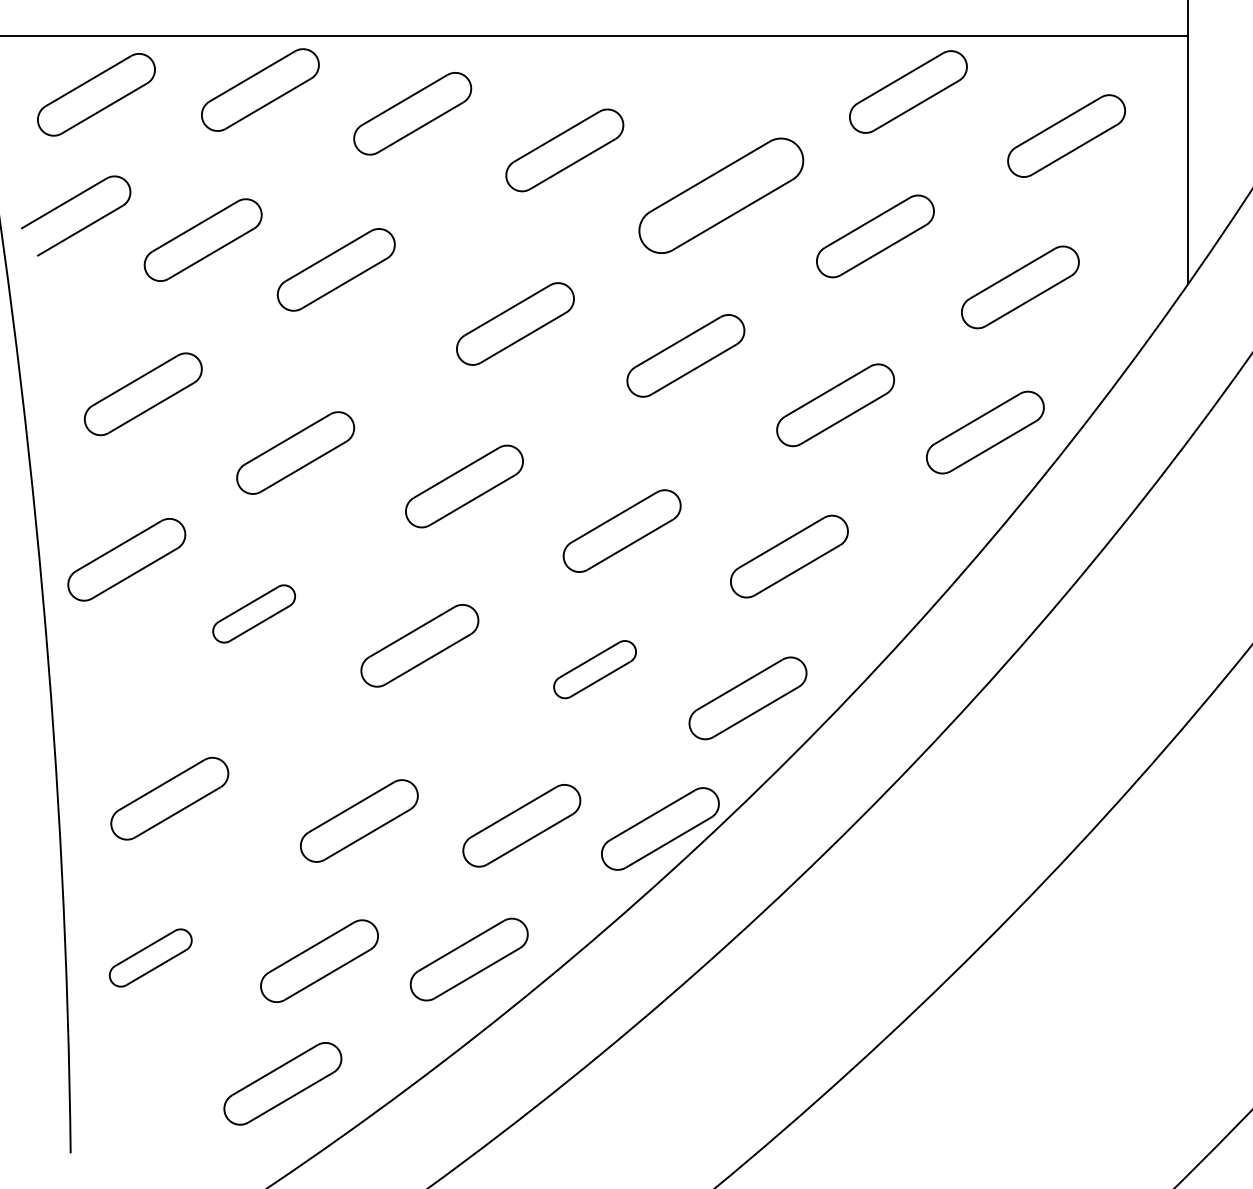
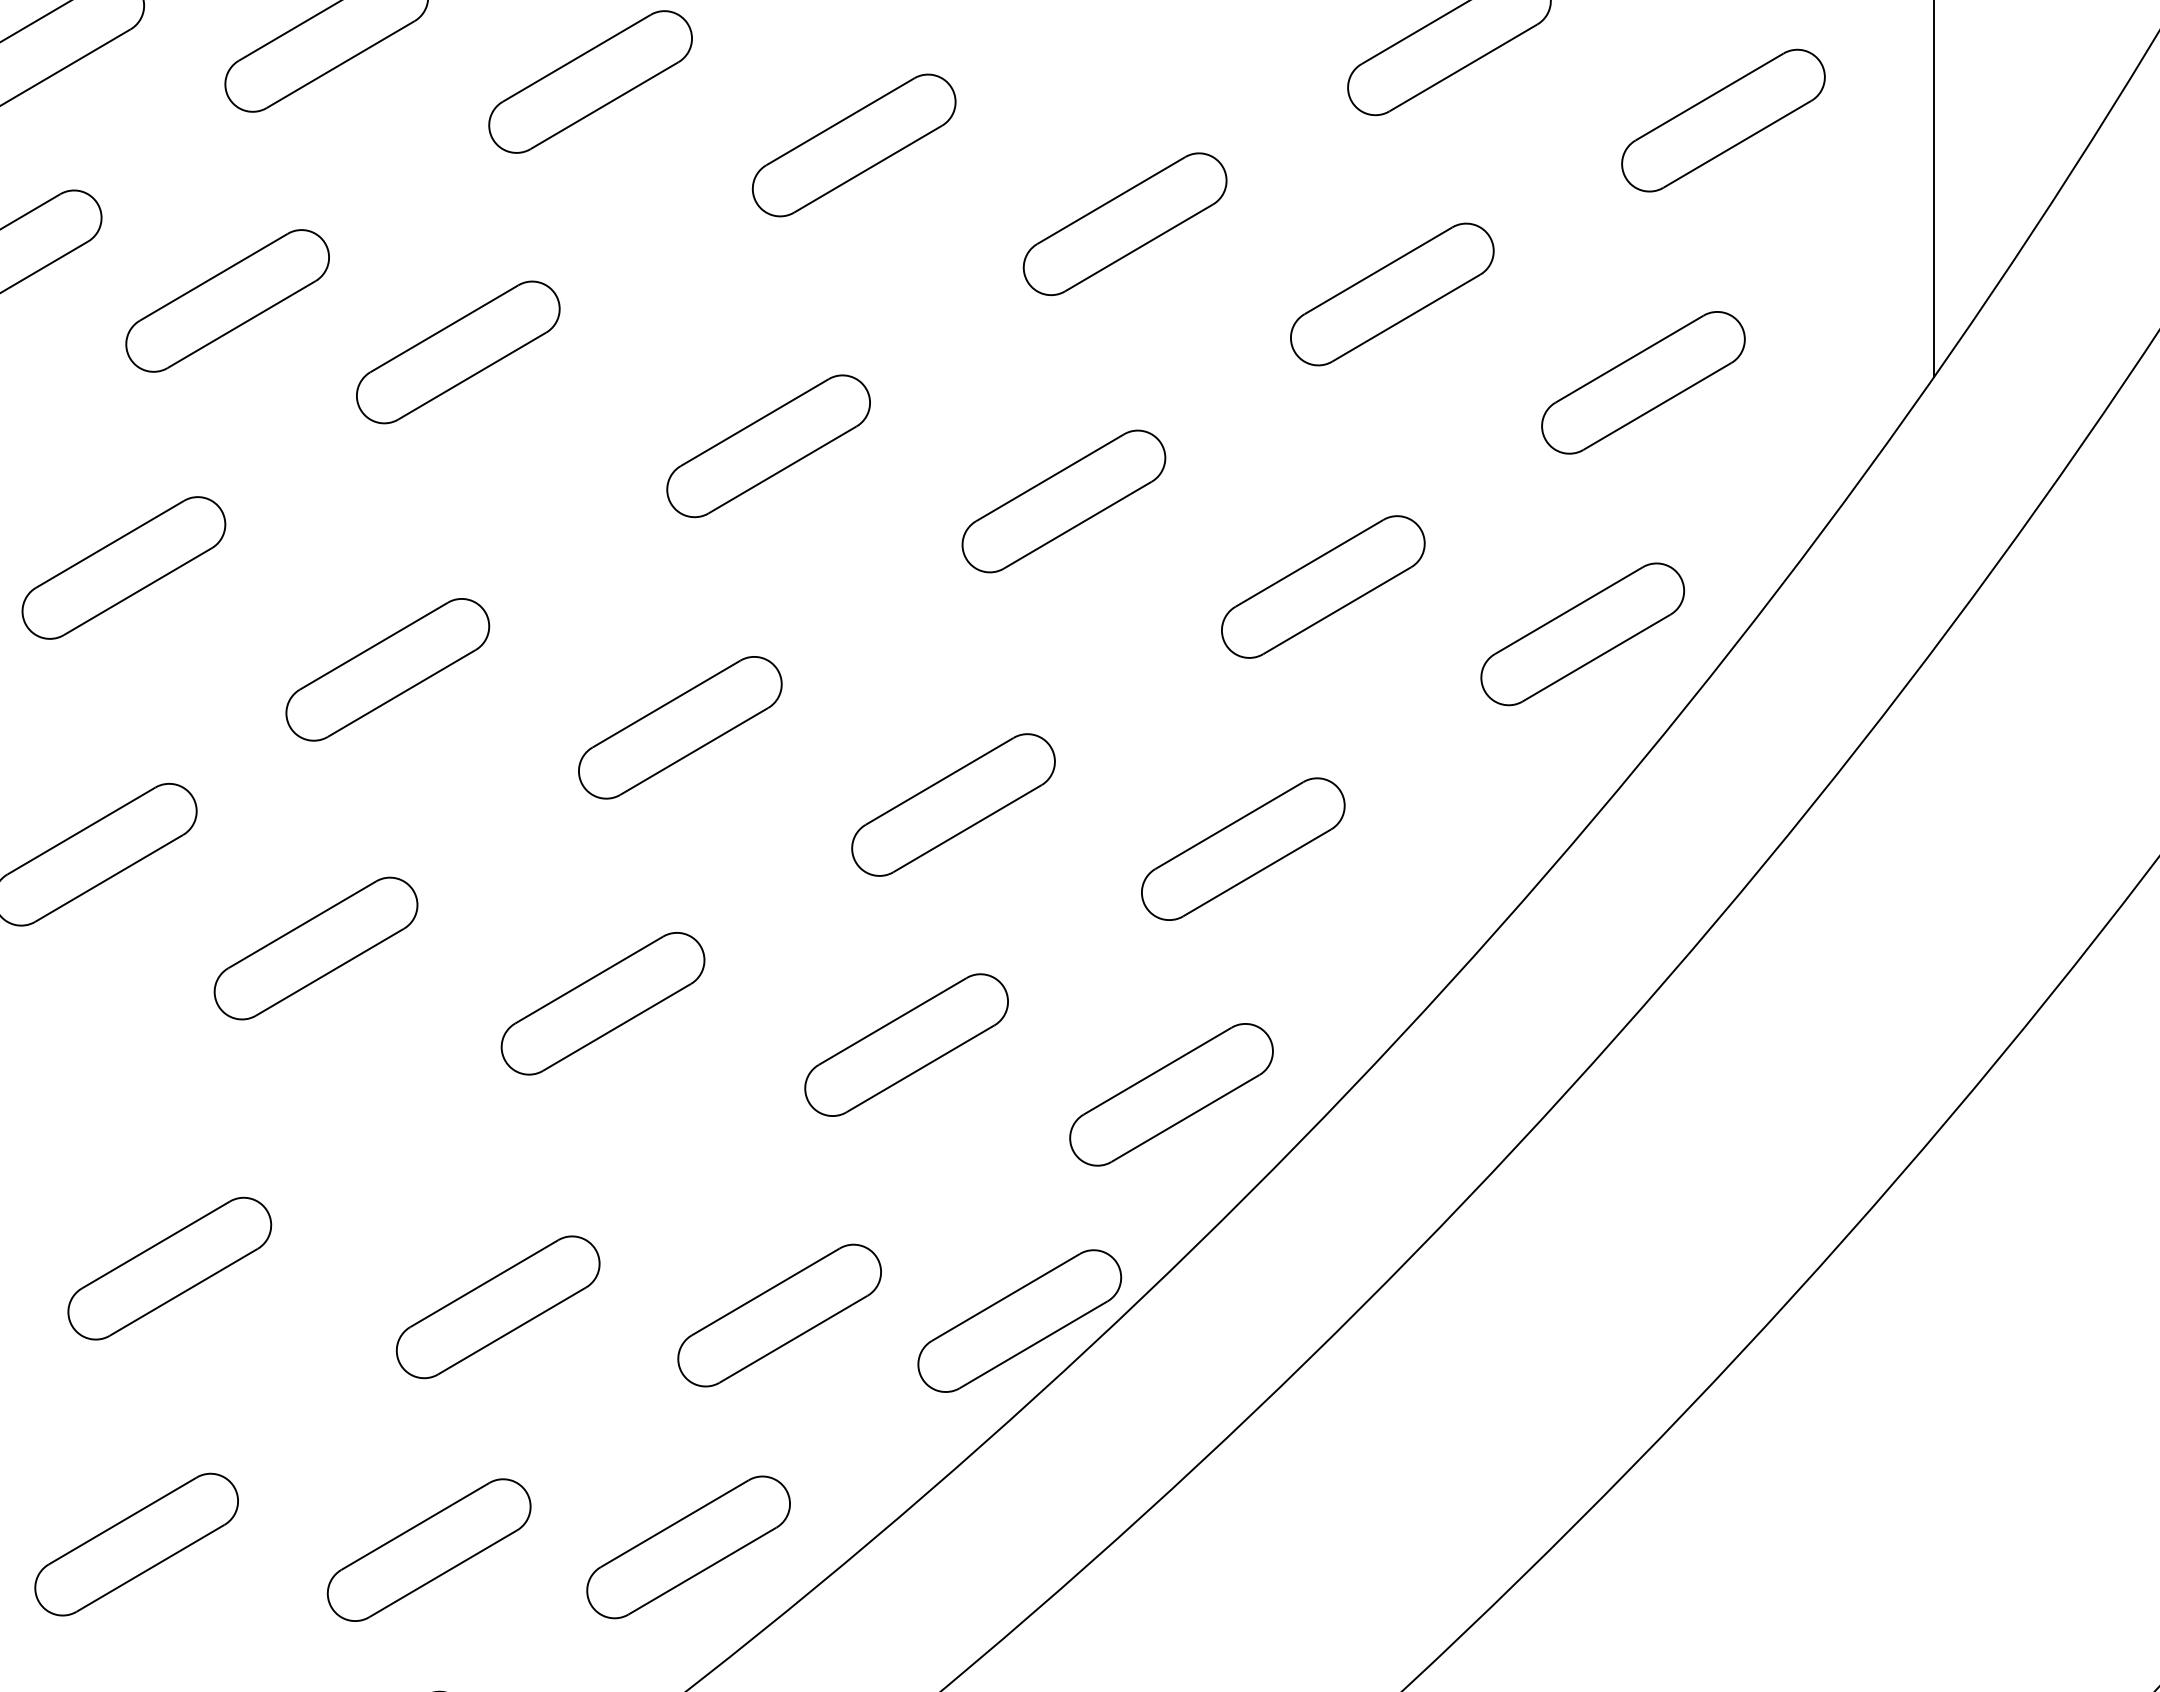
part: (720, 195) -> (1123, 223), size x0.71
part: (253, 613) -> (314, 947), size x1.43
part: (594, 669) -> (905, 1044), size x1.43
part: (150, 957) -> (136, 1543), size x1.43

